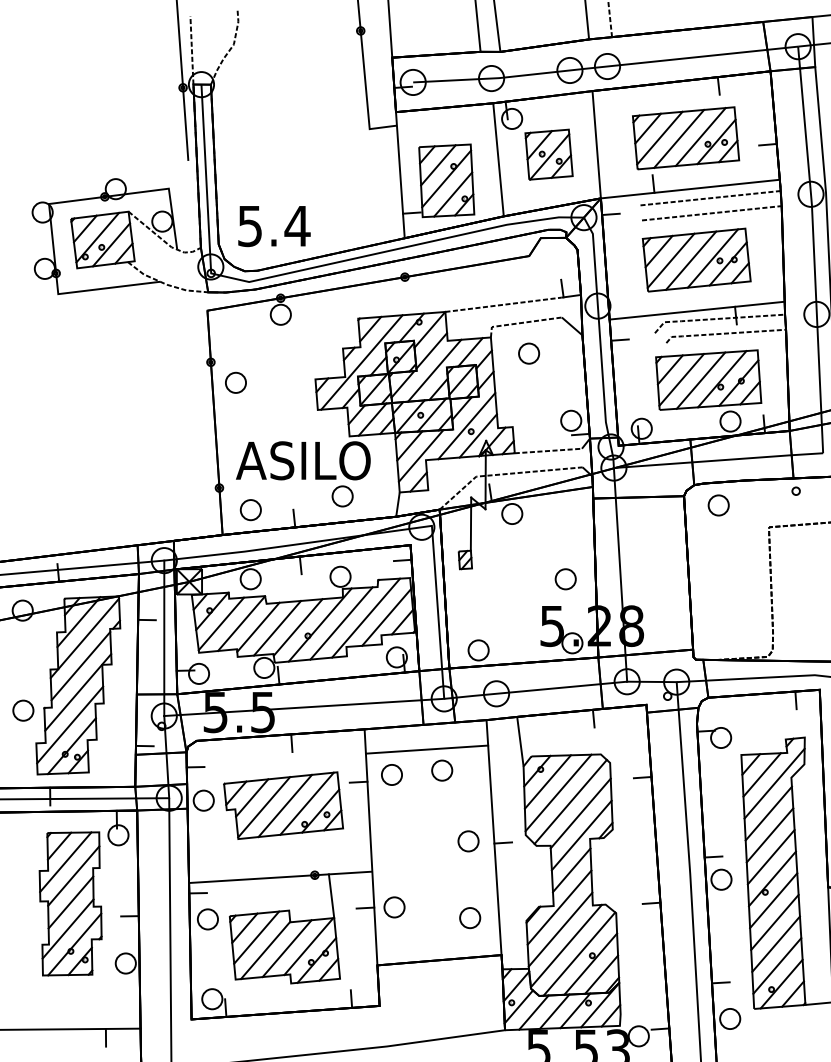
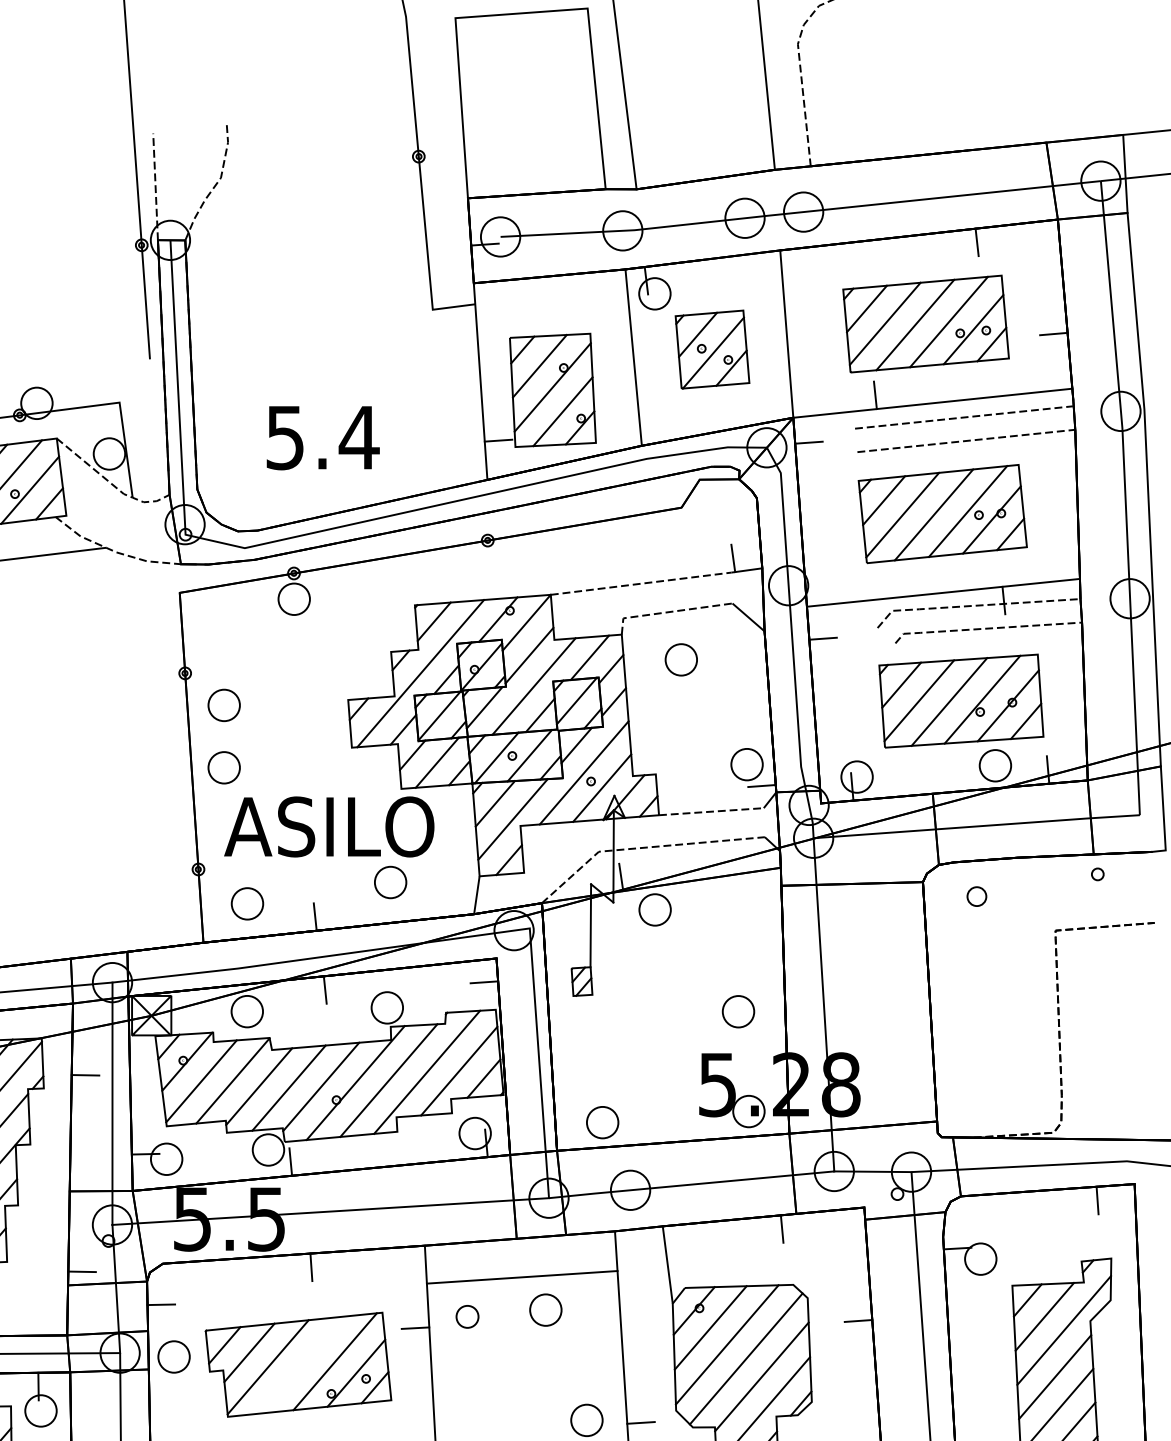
text: (274, 226) -> (323, 438), moved
part: (235, 422) -> (223, 767), added
part: (718, 505) -> (976, 896), size x0.6
part: (391, 774) -> (466, 1316), size x0.7
line: (285, 805) -> (301, 1364), removed

